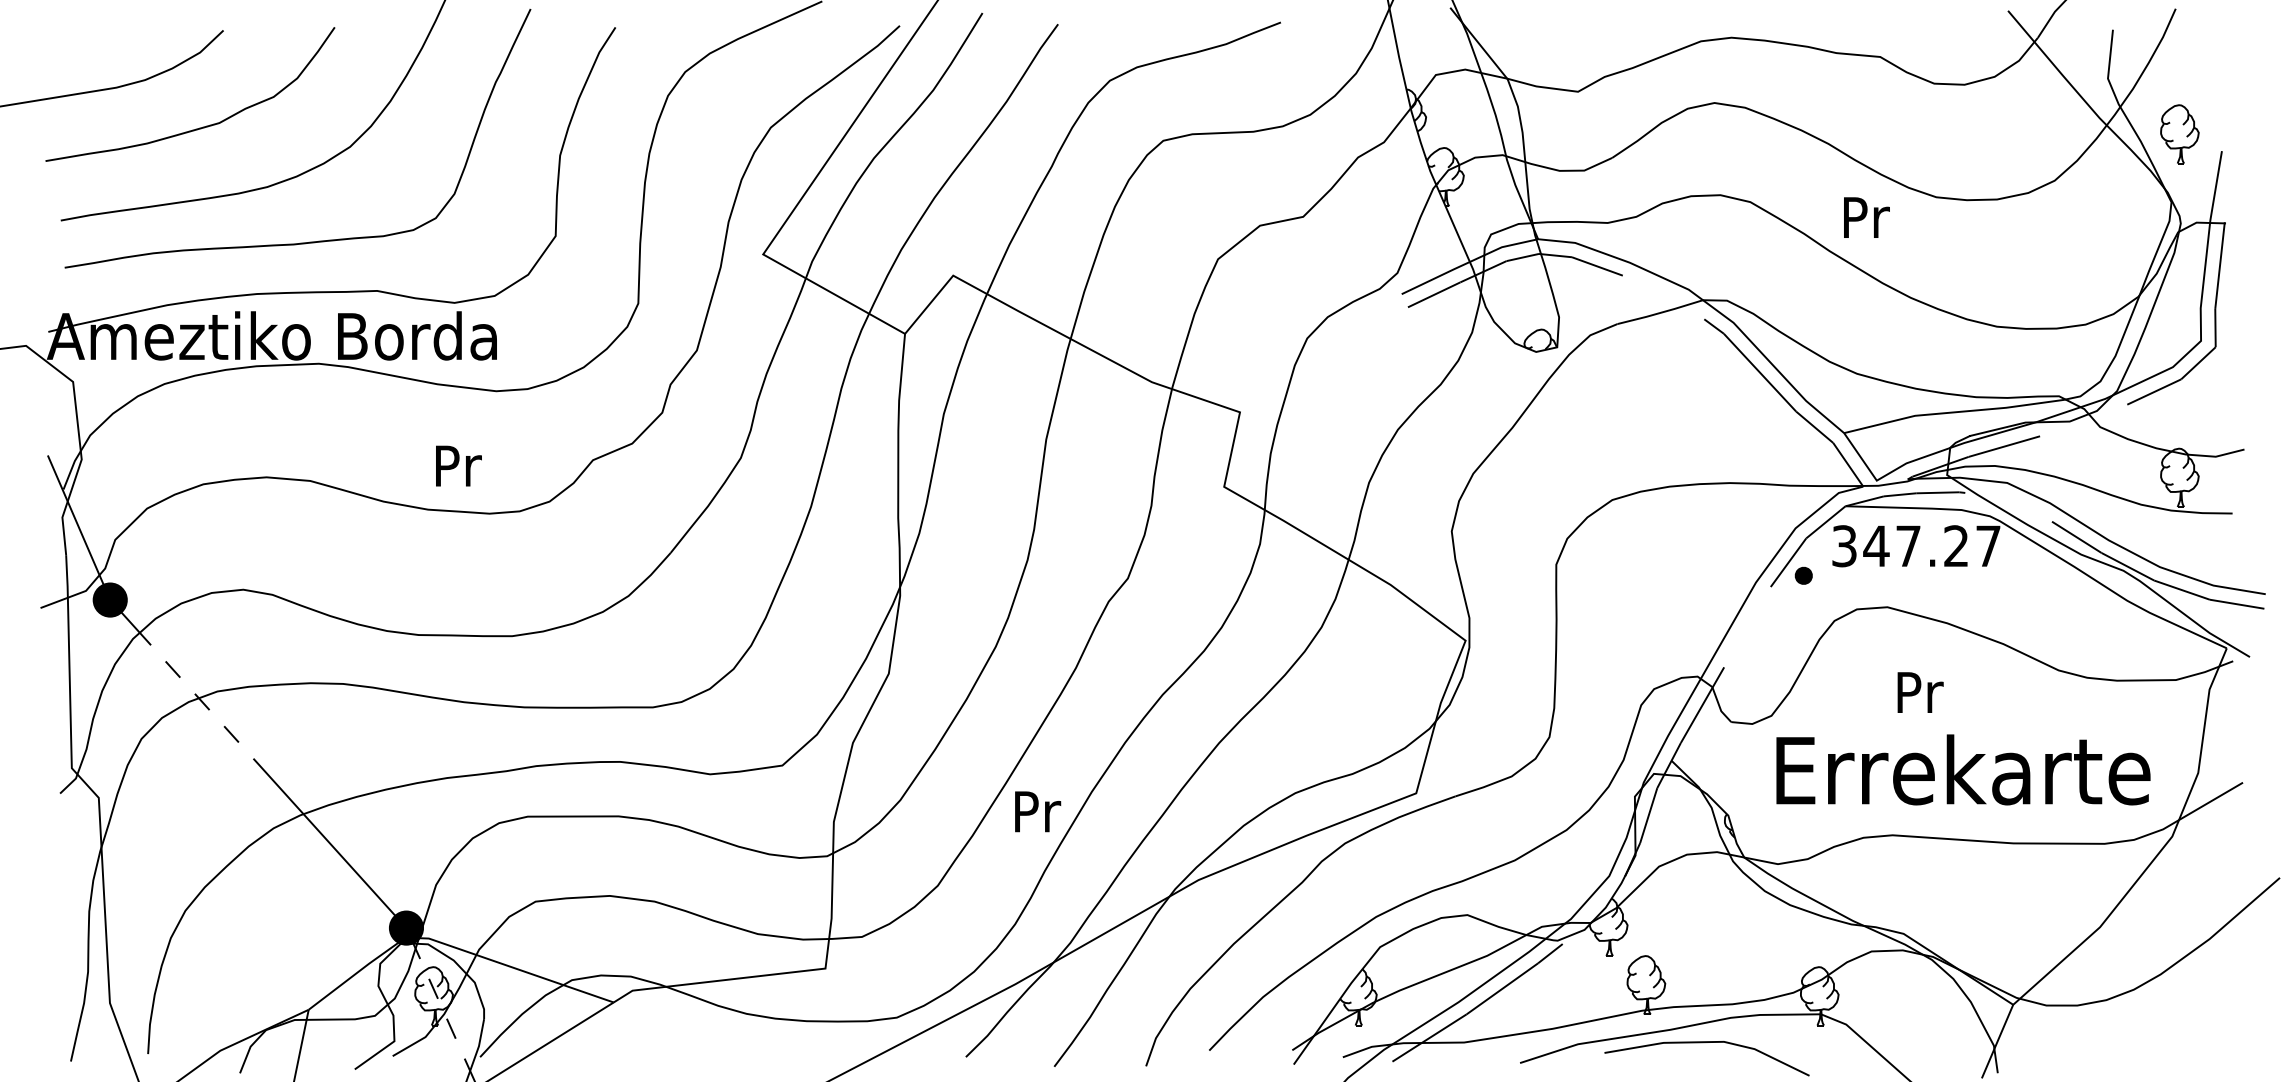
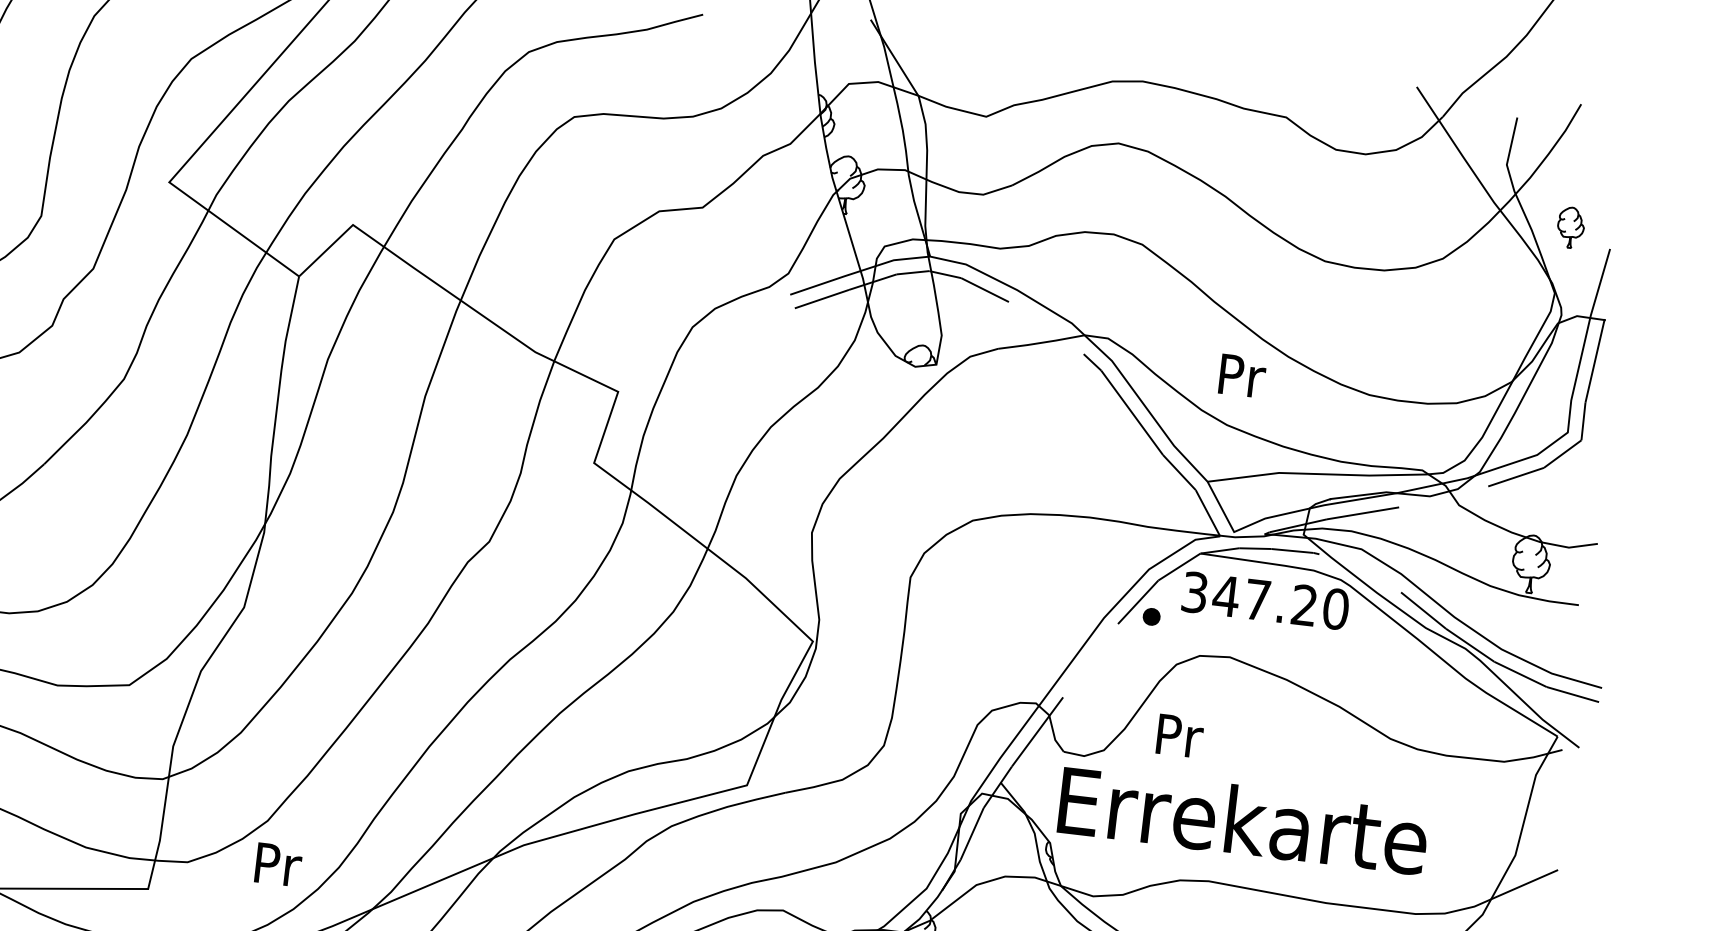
part: (2179, 134) -> (1570, 227), size x0.7
text: (1866, 217) -> (1242, 375), moved
text: (1988, 546) -> (1335, 609), 347.27 -> 347.20
text: (1920, 692) -> (1180, 736), moved
text: (1963, 769) -> (1243, 820), moved
text: (1038, 811) -> (279, 864), moved

